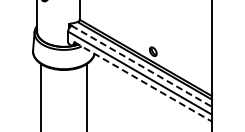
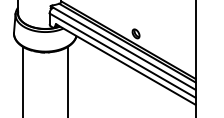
line: (142, 66) -> (125, 48), dashed -> solid
line: (143, 82) -> (126, 65), dashed -> solid

